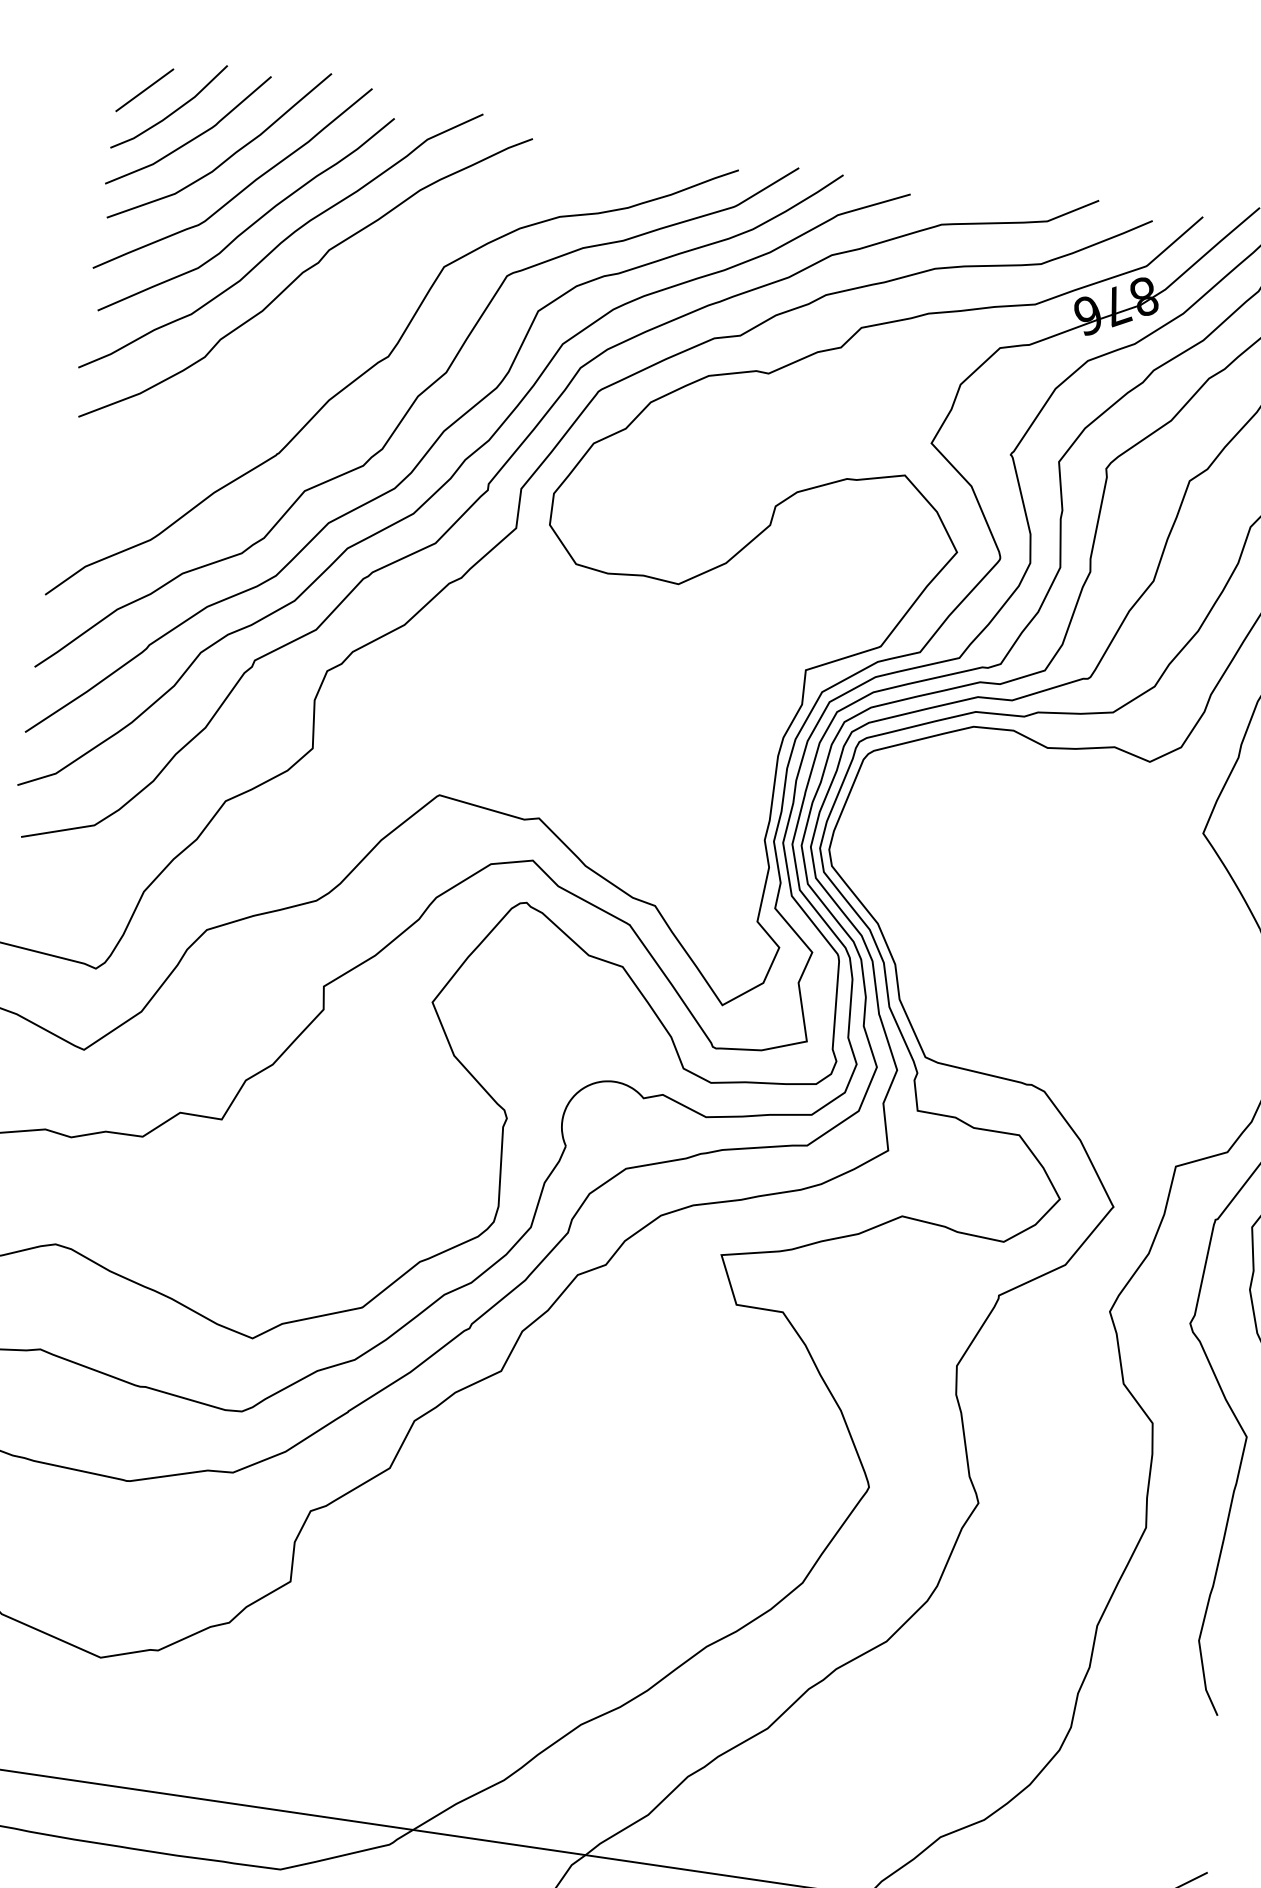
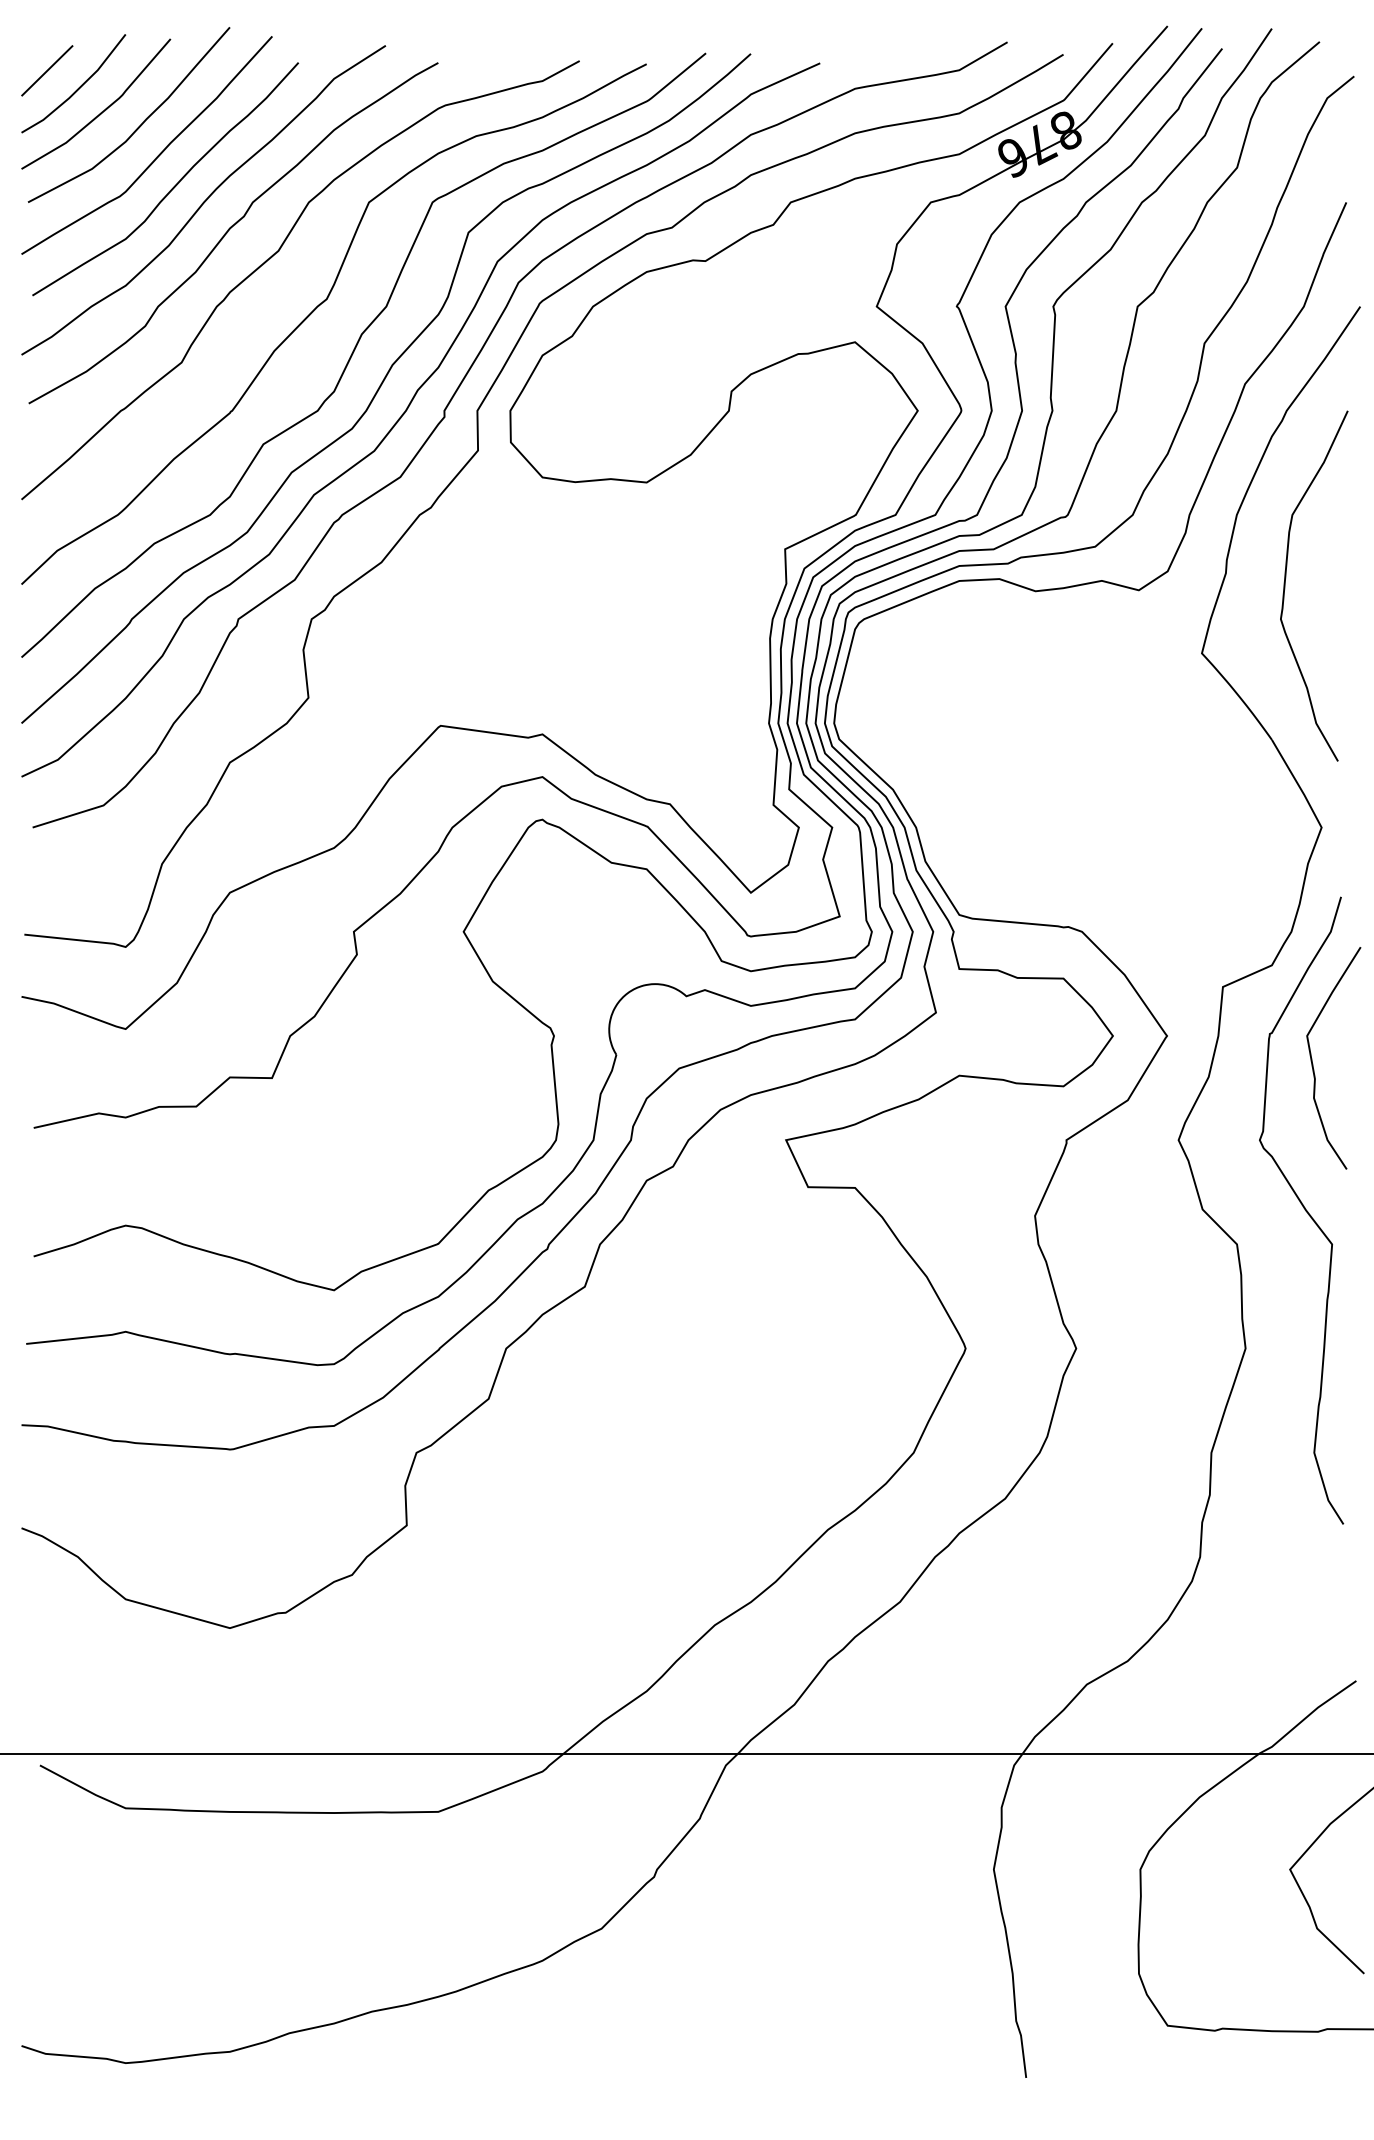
curve: (346, 304) -> (277, 253), added

